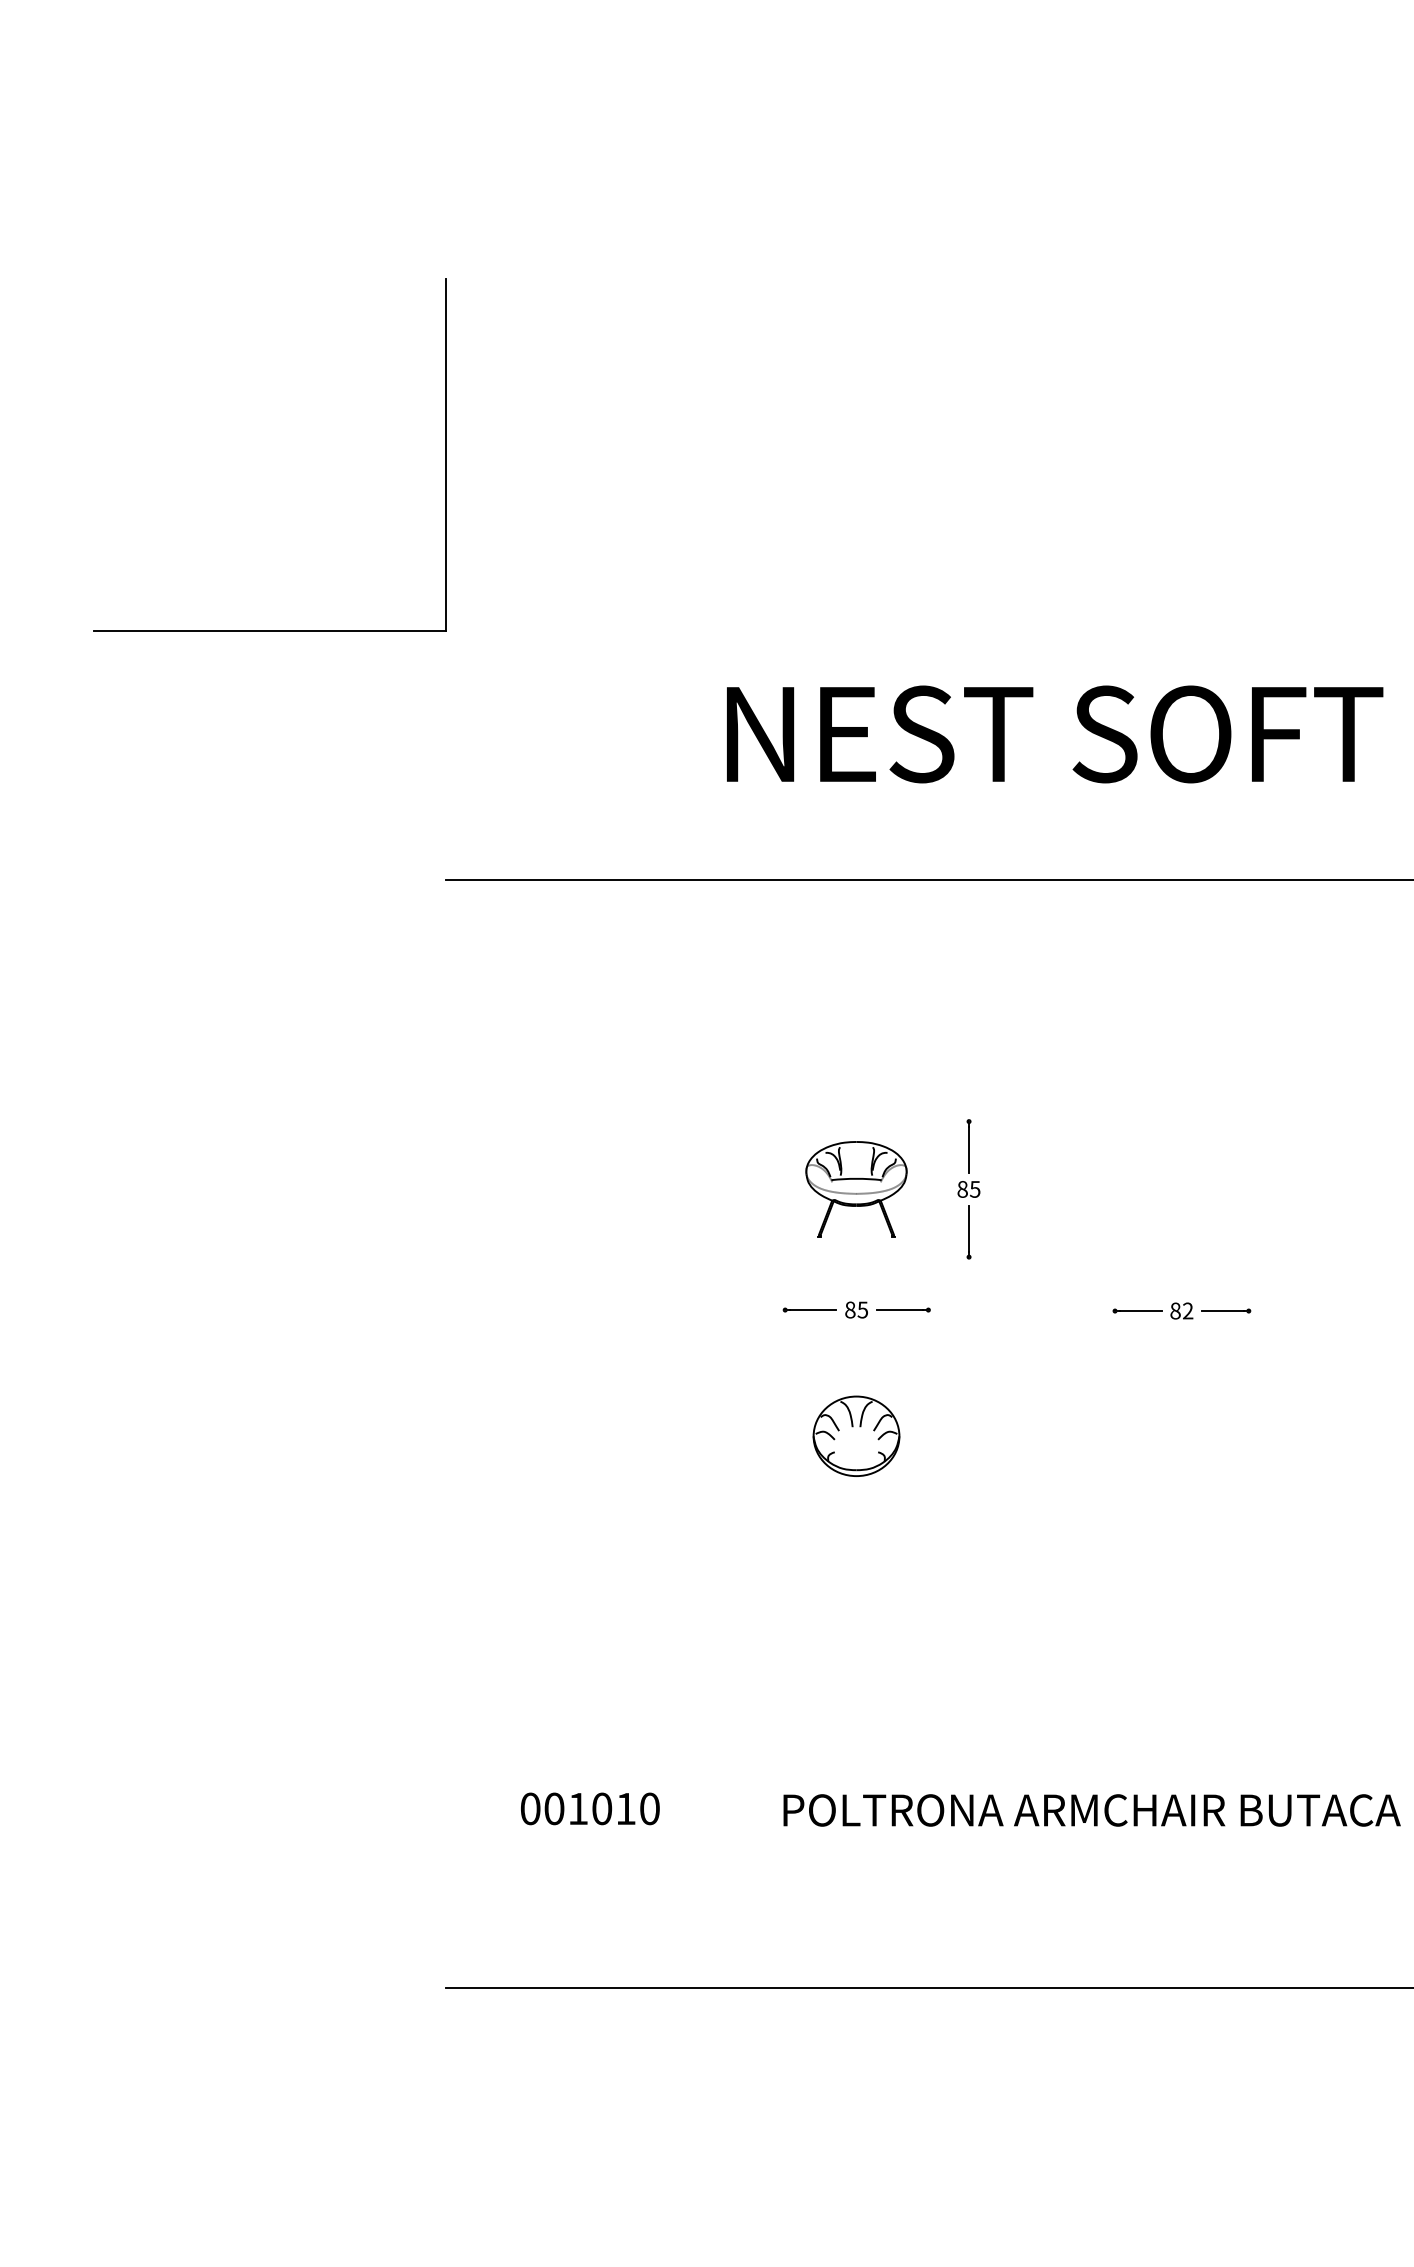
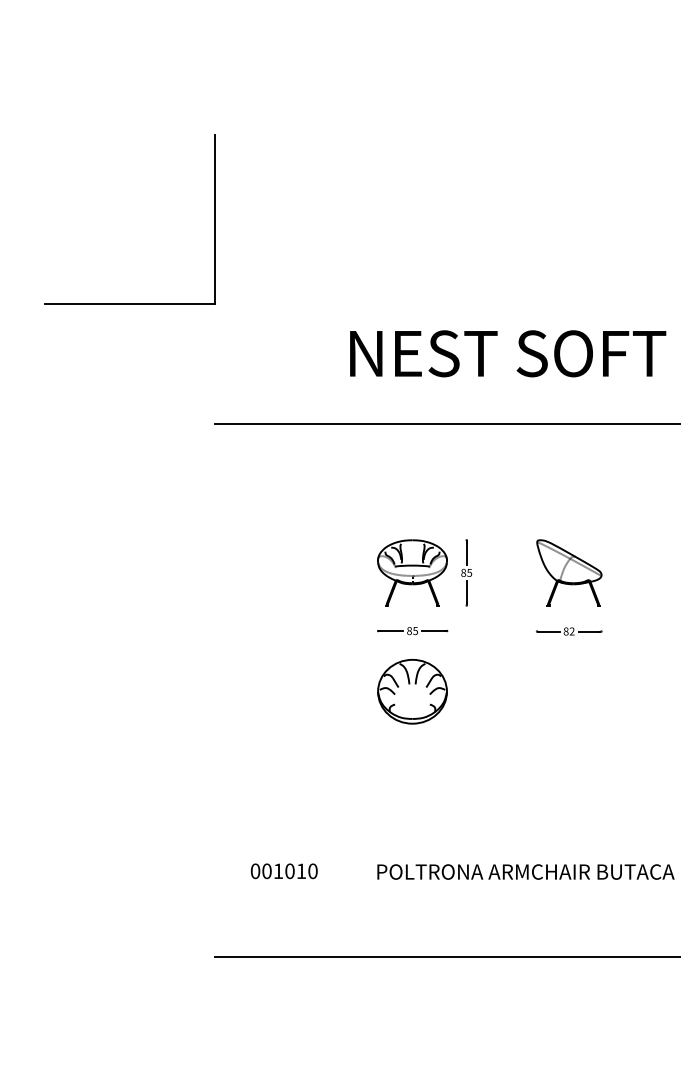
part: (856, 1188) -> (412, 572), size x1.43
part: (1182, 1188) -> (569, 572), added
part: (856, 1435) -> (412, 691), size x1.67

